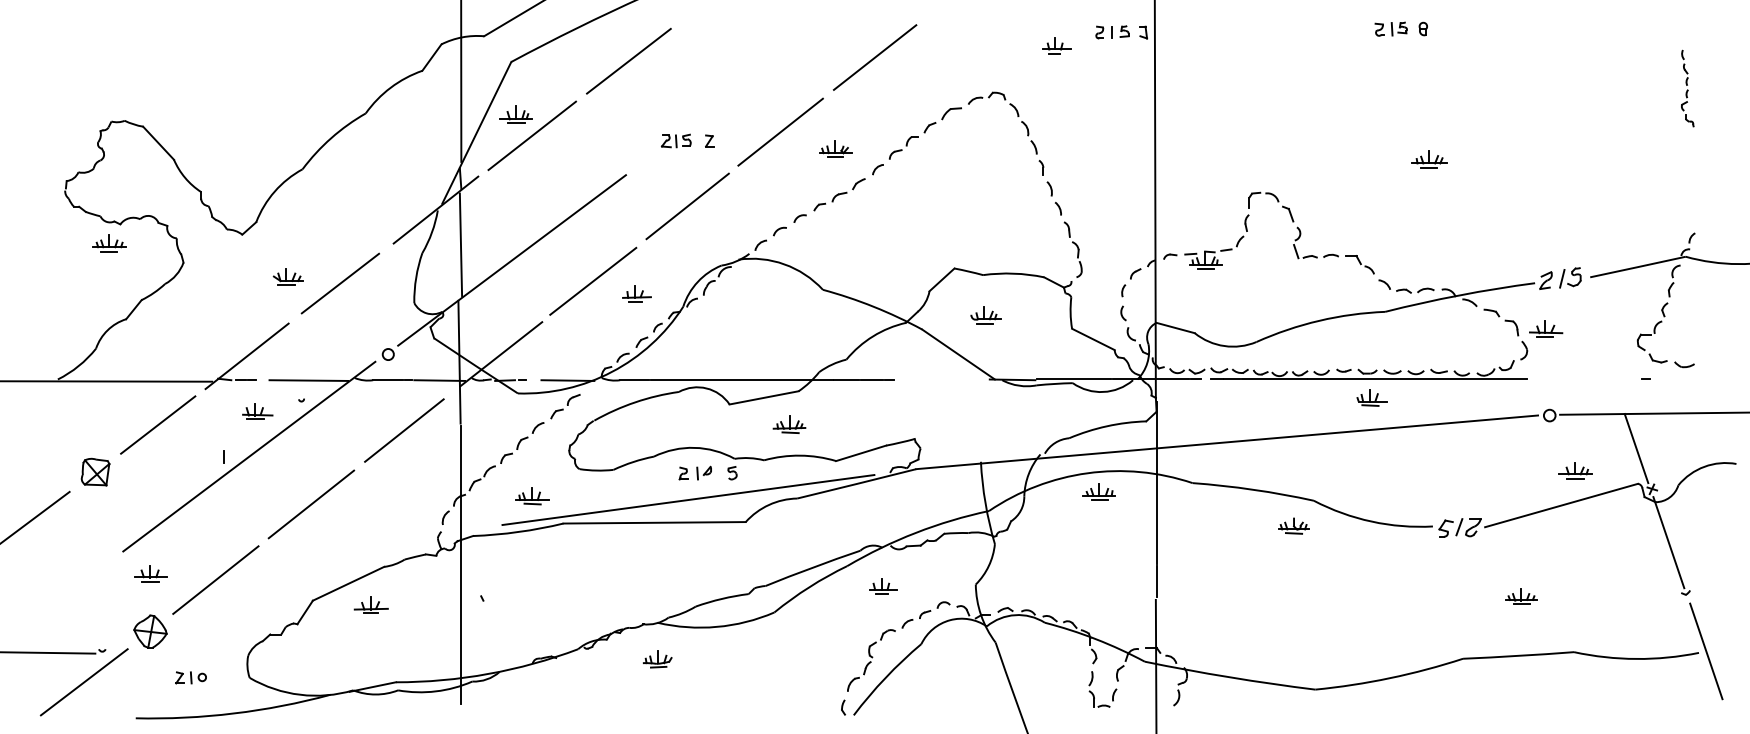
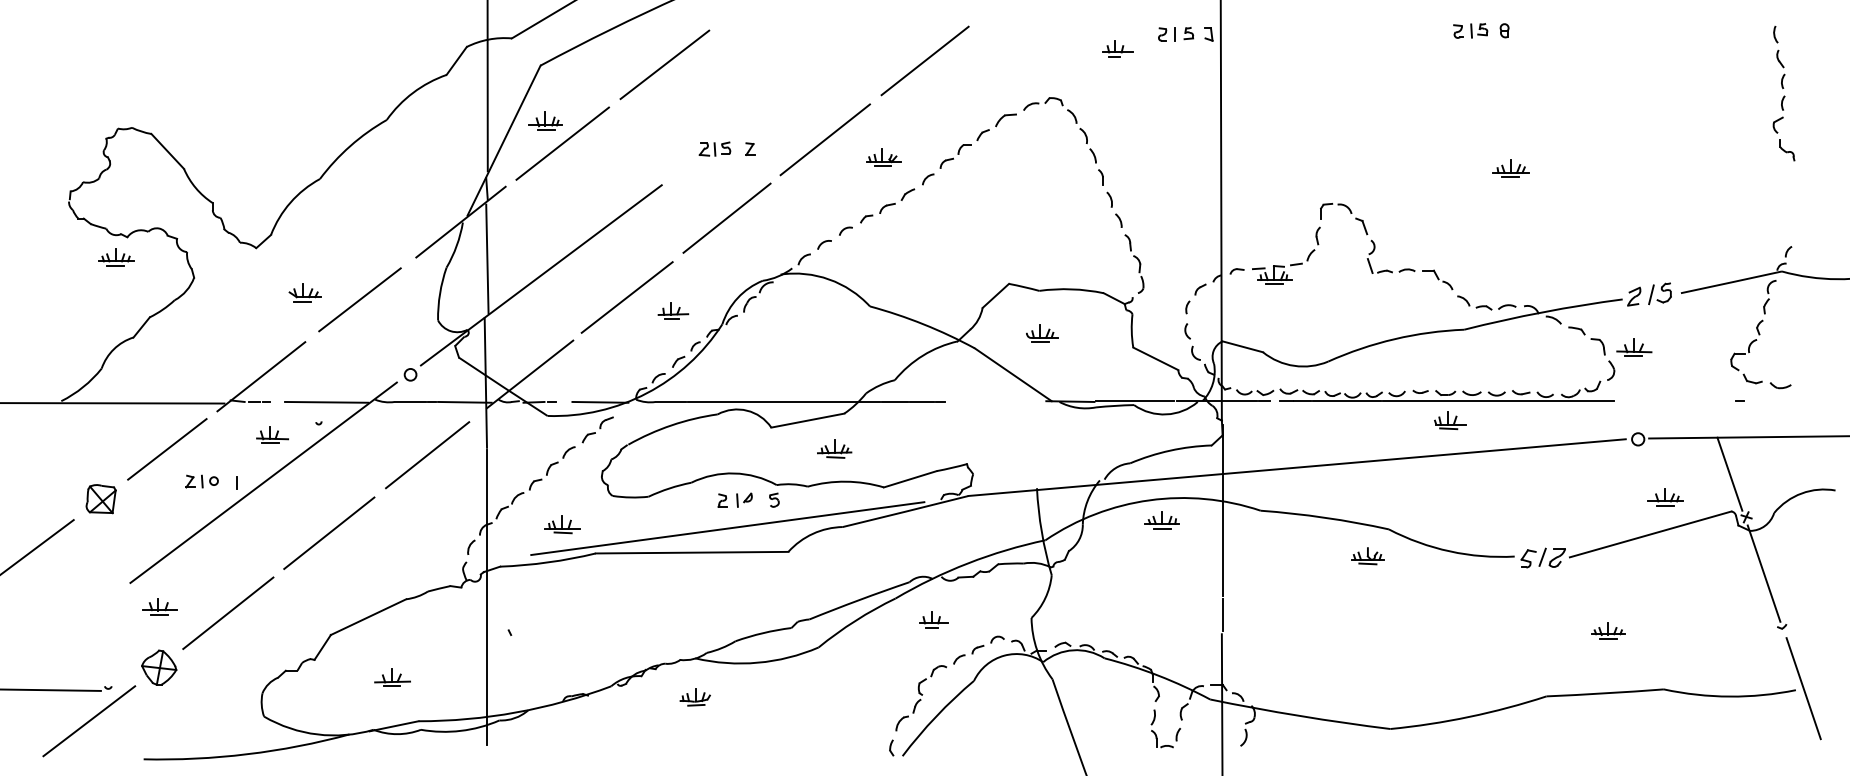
part: (1687, 88) -> (1783, 93), size x1.67
part: (371, 604) -> (392, 677), moved
part: (190, 677) -> (201, 481), moved

